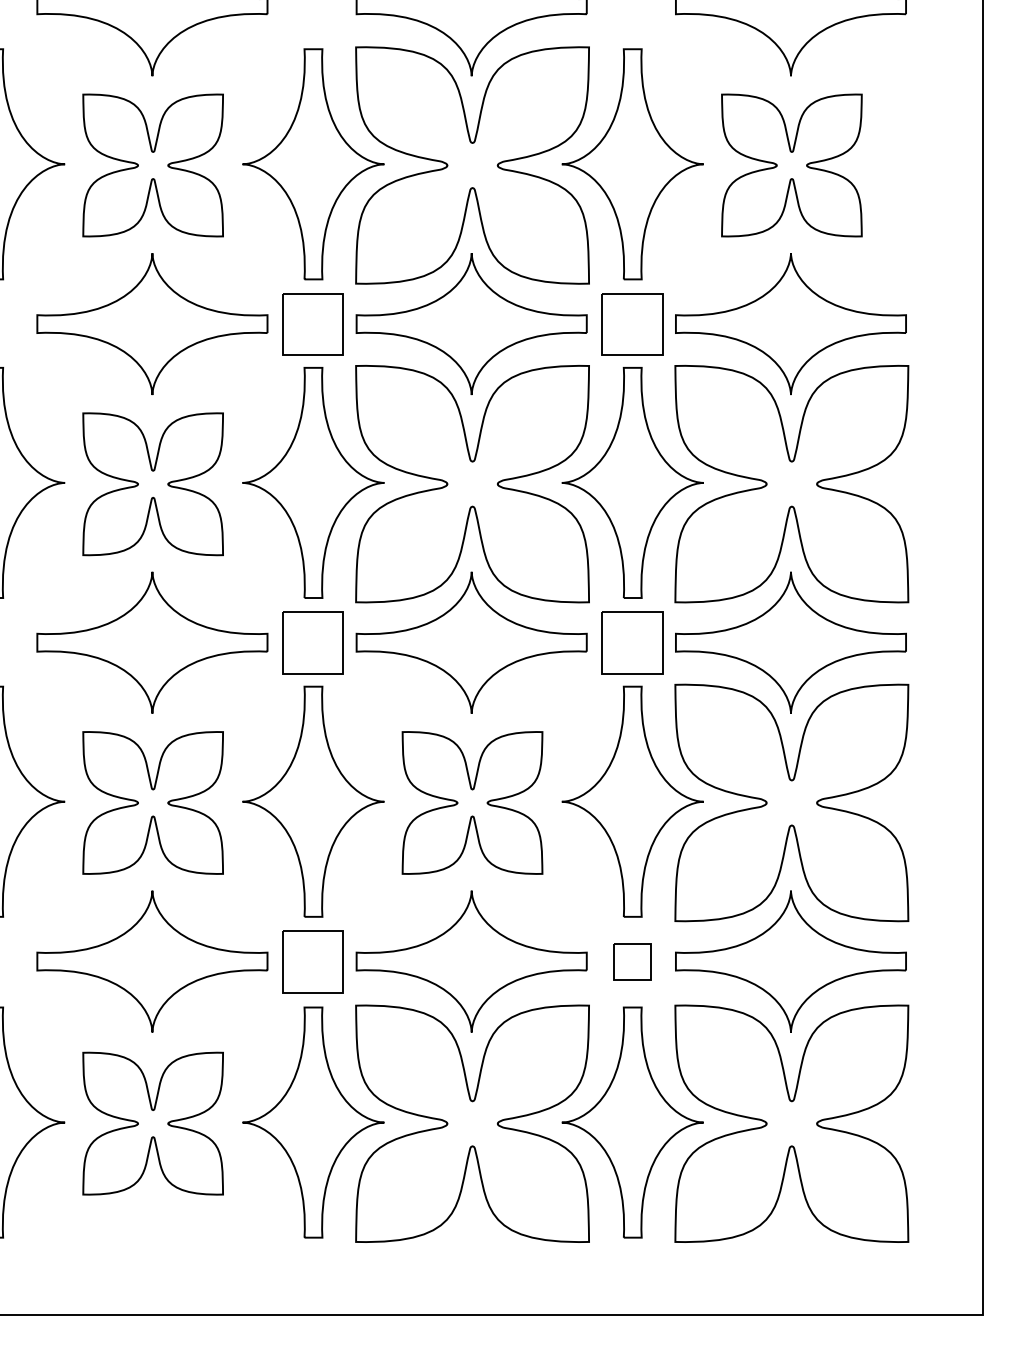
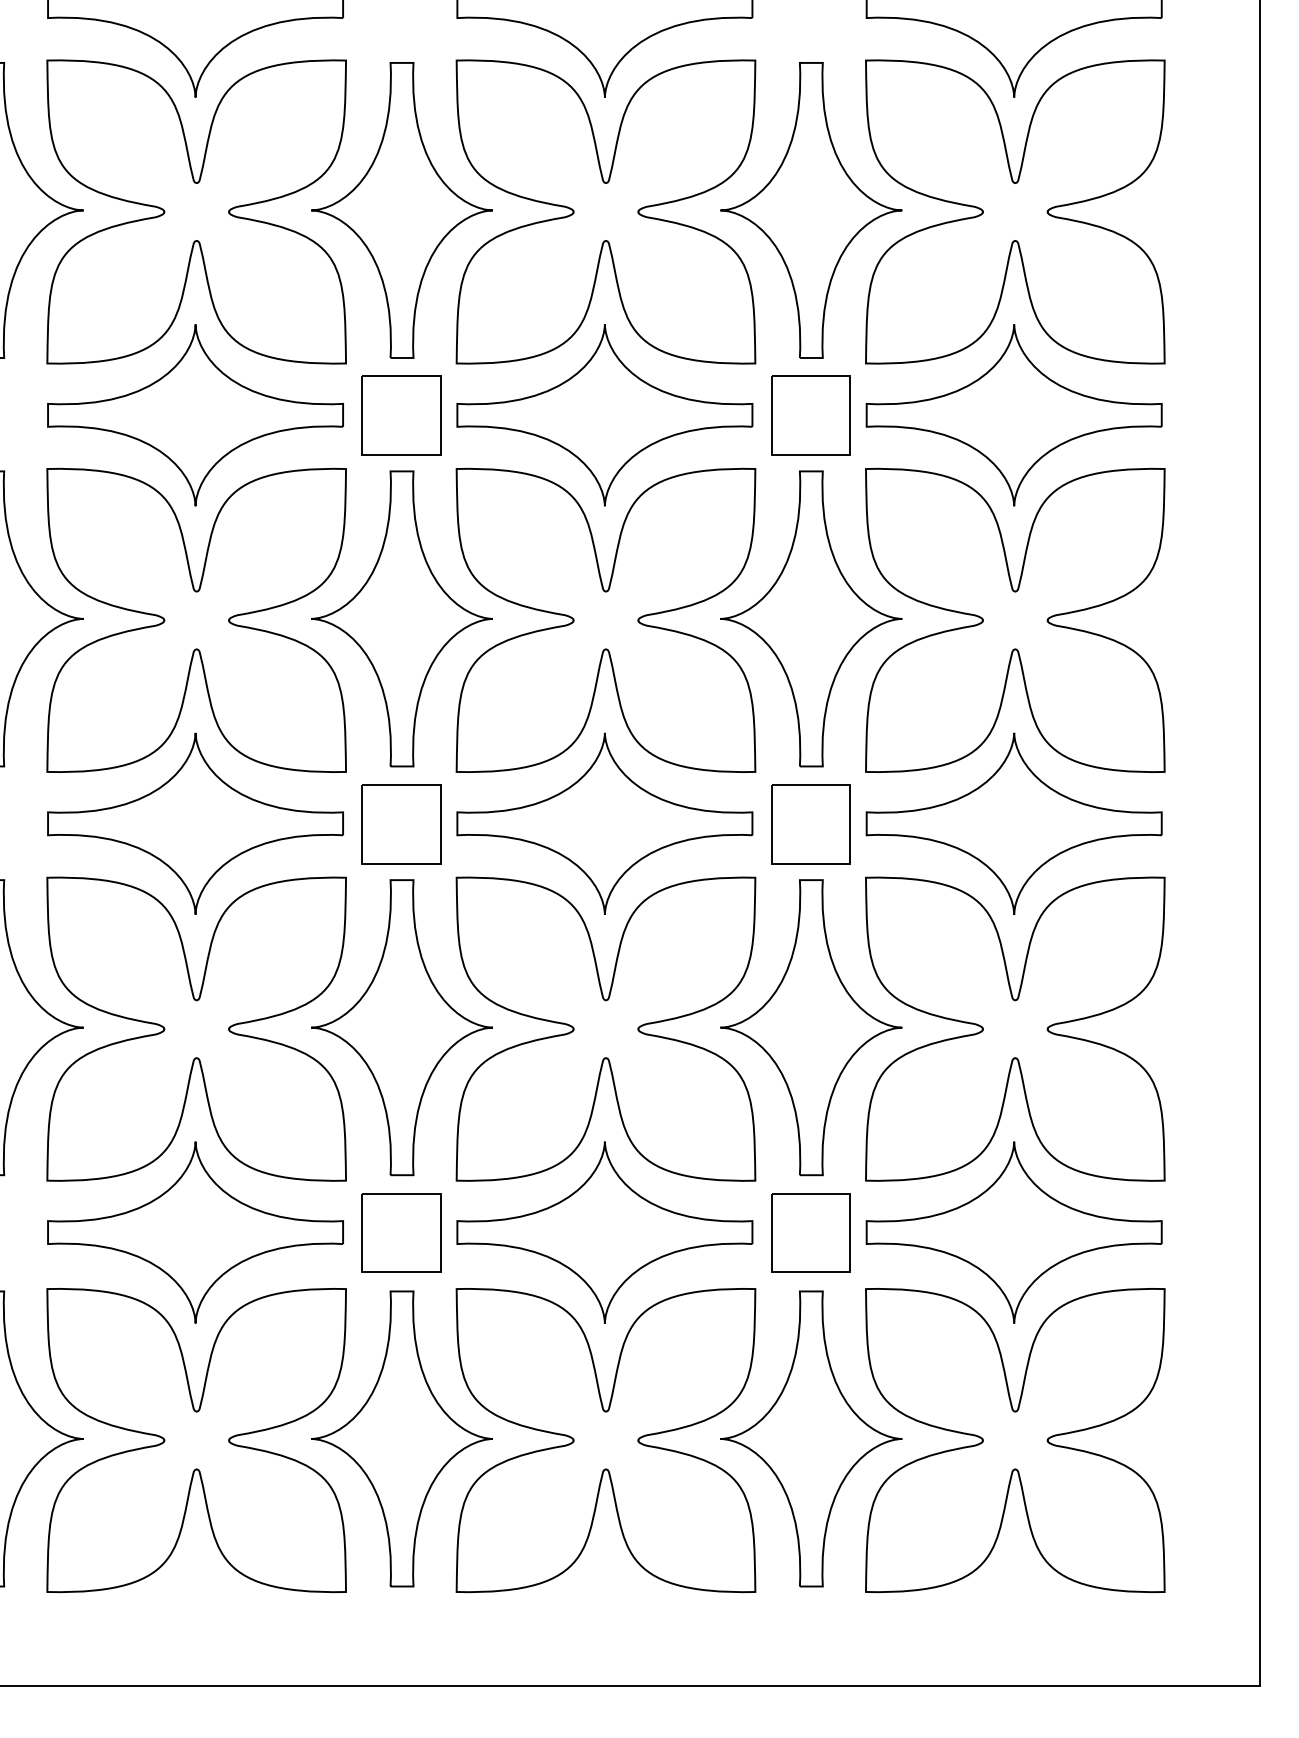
part: (152, 165) -> (195, 211), size x1.67
part: (791, 165) -> (1014, 211), size x1.67
part: (152, 484) -> (195, 620), size x1.67
part: (152, 802) -> (195, 1028), size x1.67
part: (472, 802) -> (605, 1028), size x1.67
part: (632, 961) -> (811, 1232), size x1.67
part: (152, 1123) -> (195, 1440), size x1.67

